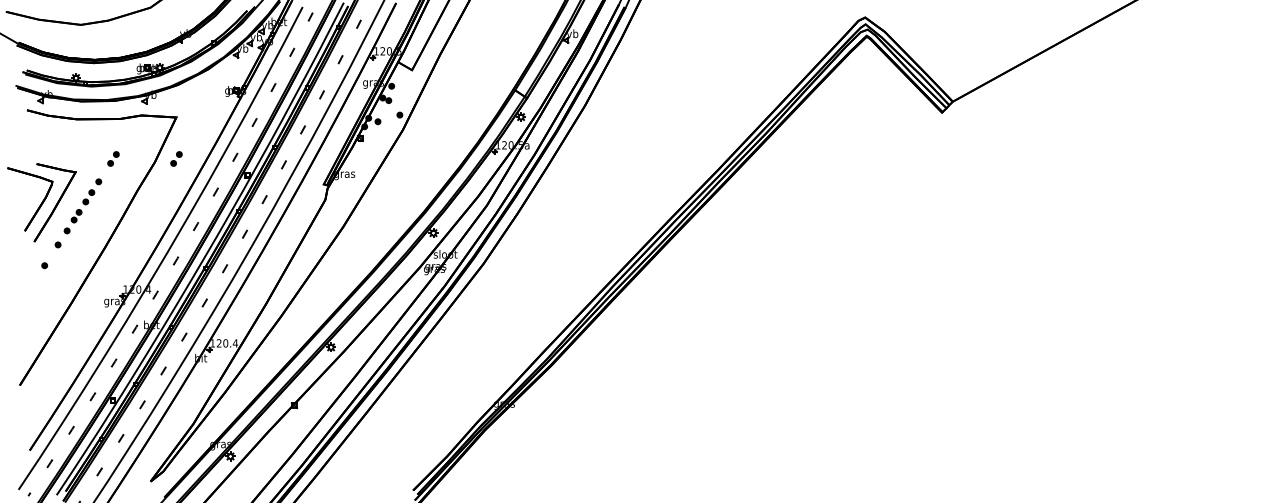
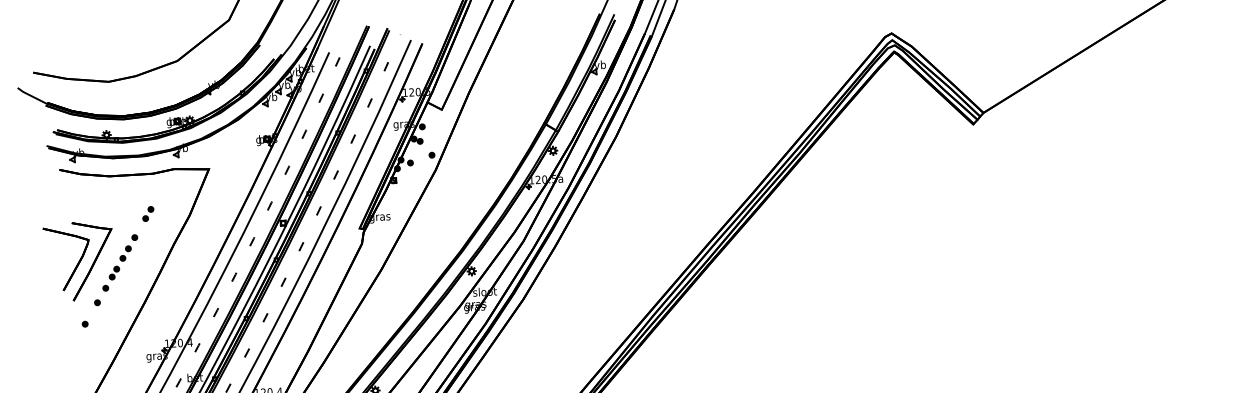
part: (176, 158) -> (211, 210), removed

